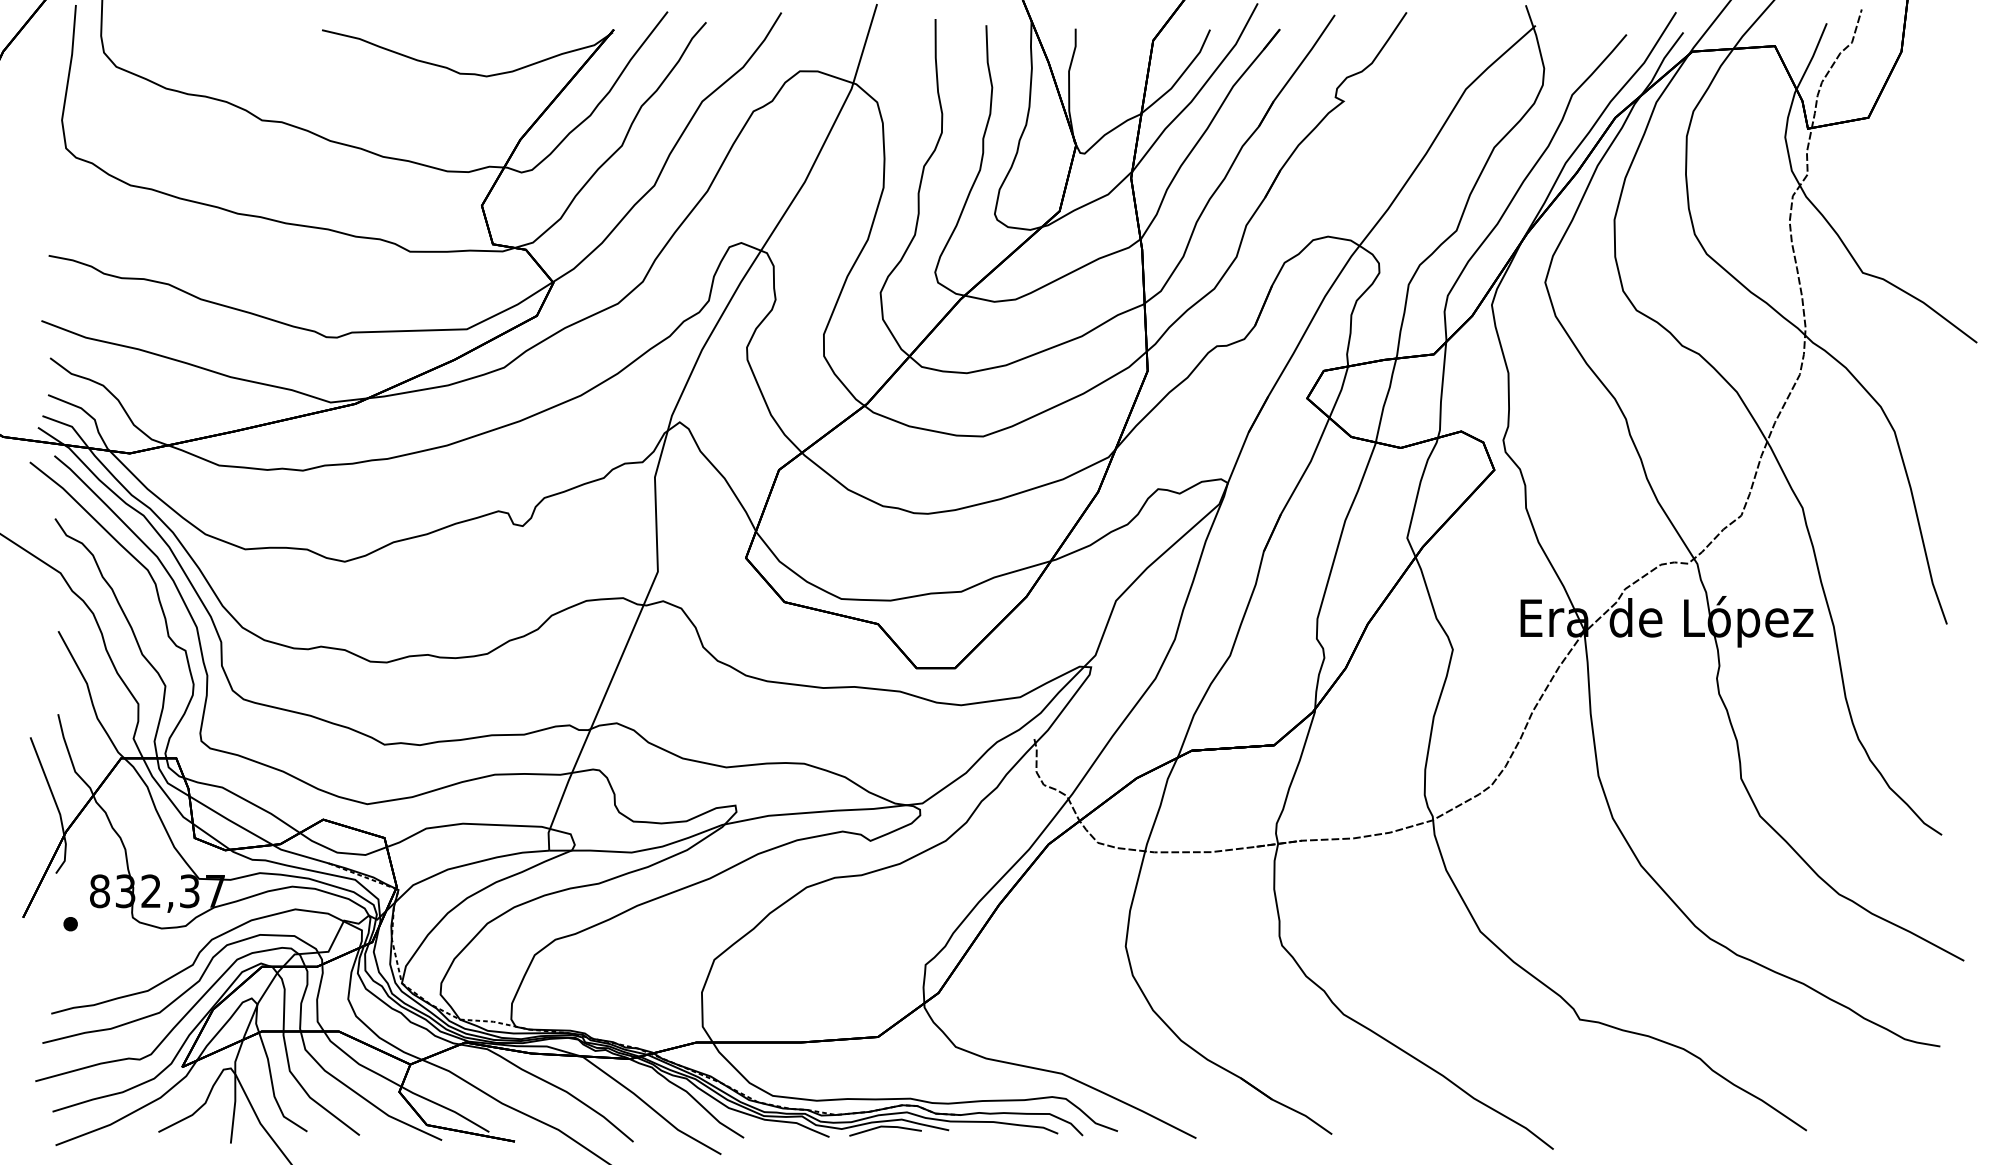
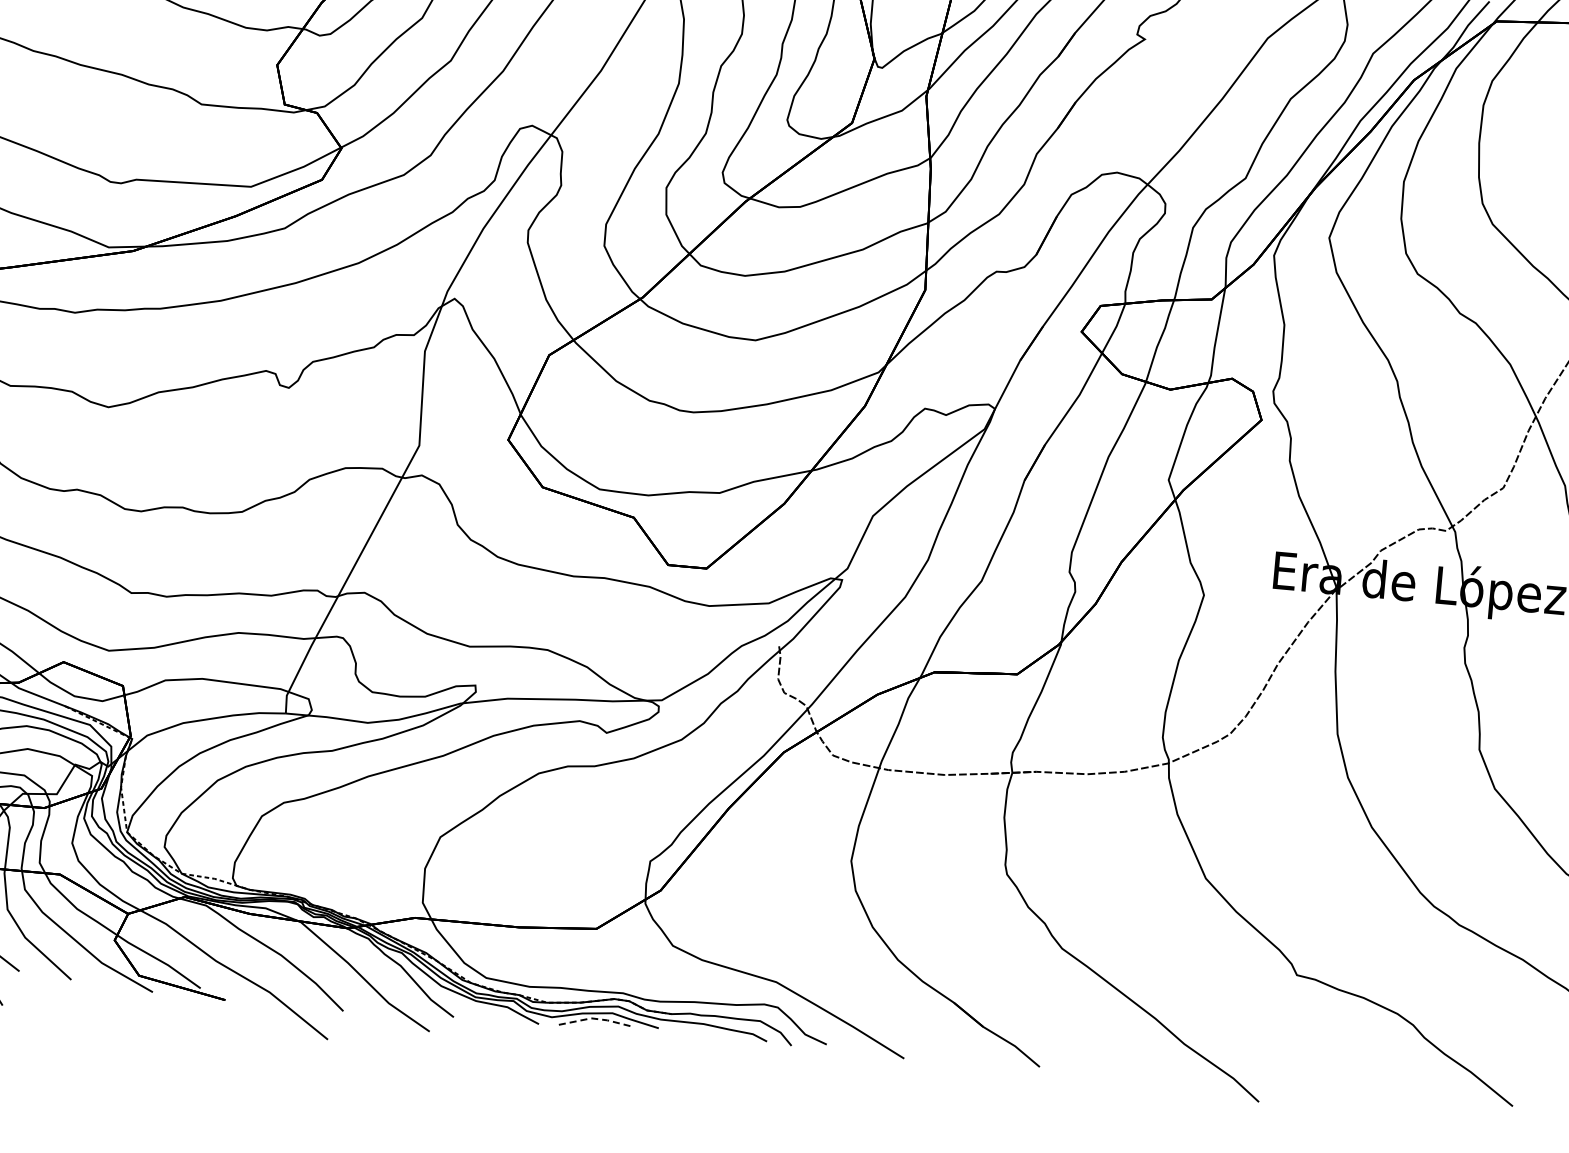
line: (884, 1126) -> (594, 1018), solid -> dashed

